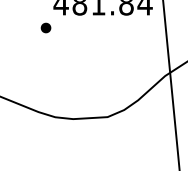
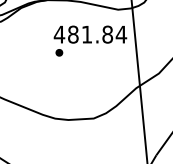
part: (46, 27) -> (59, 52), moved

